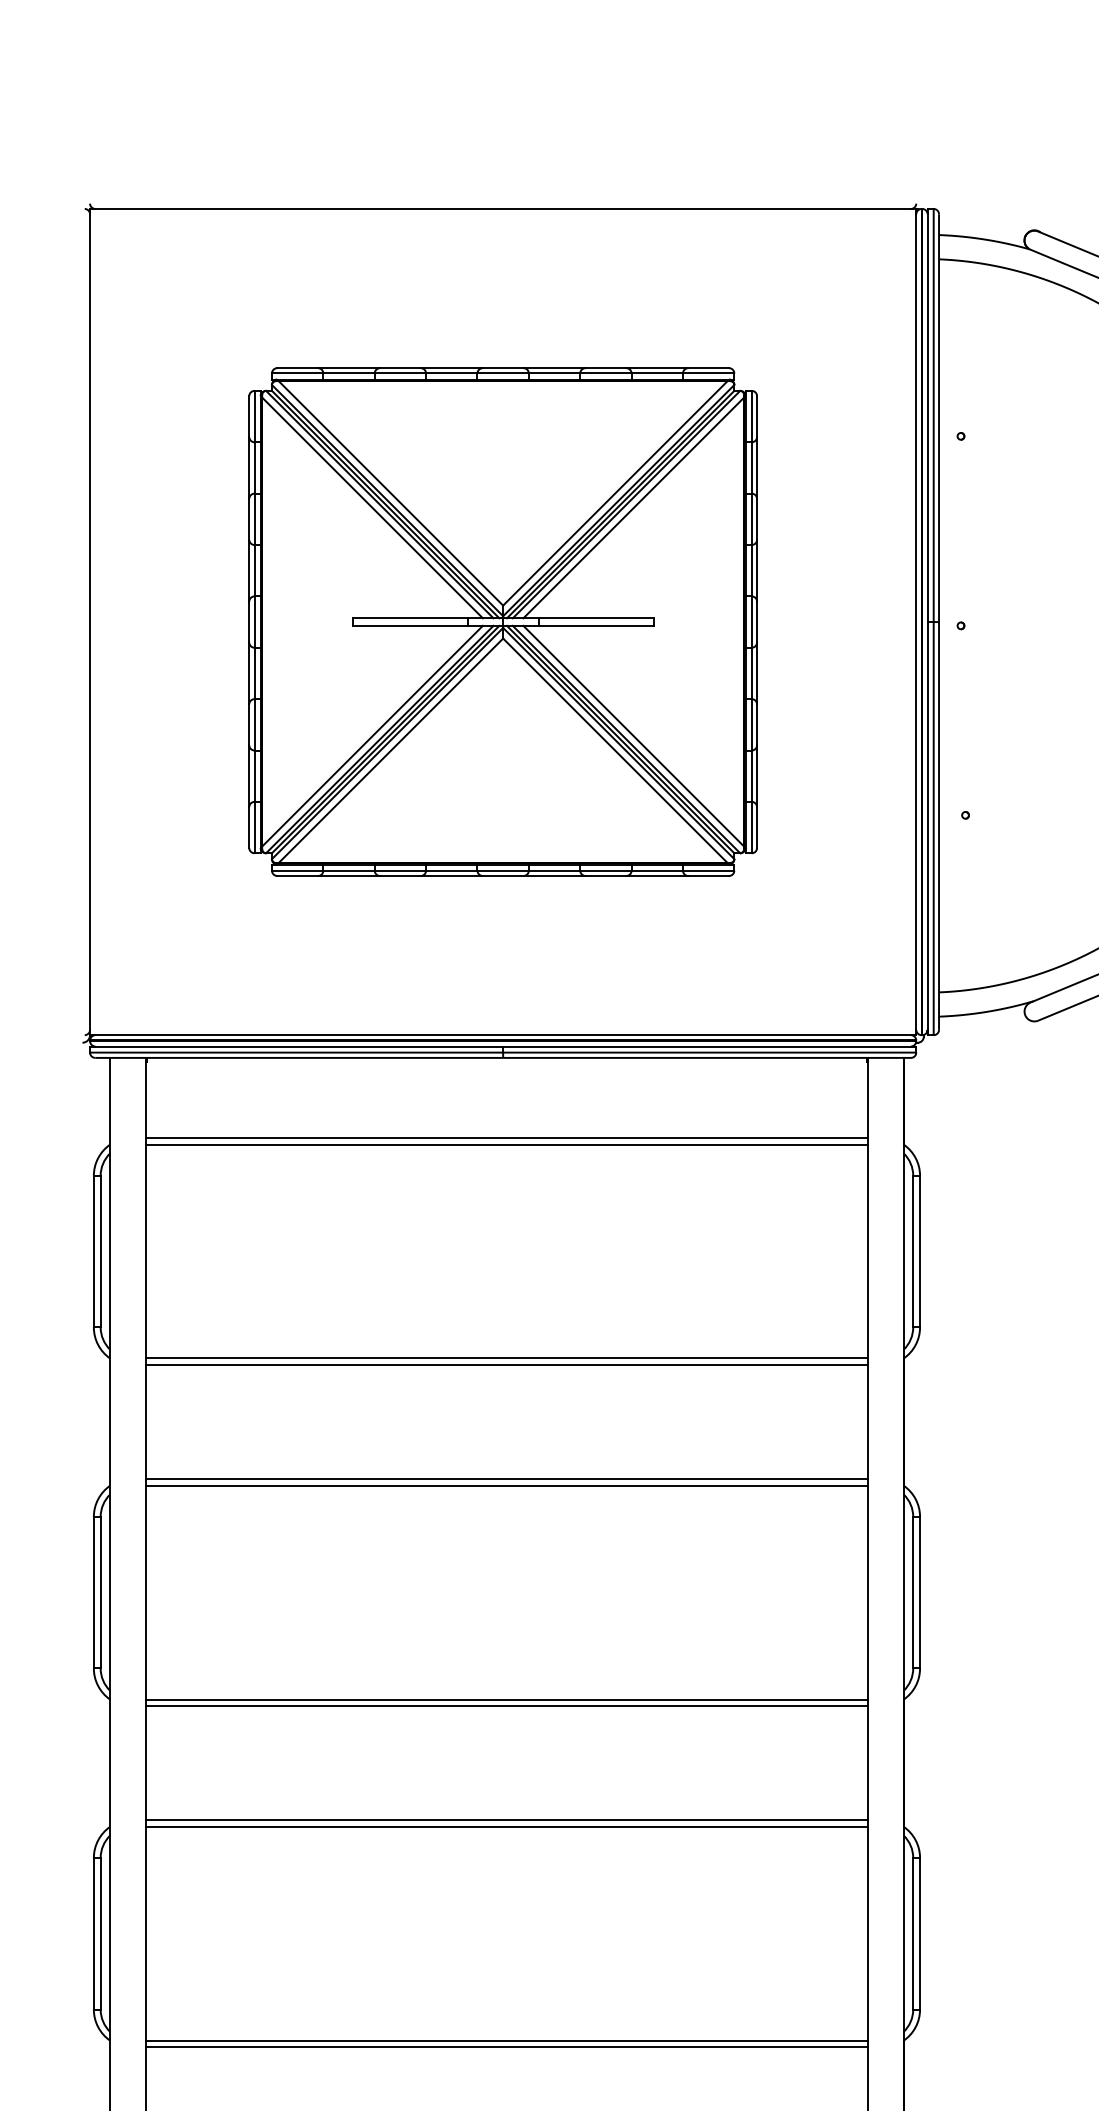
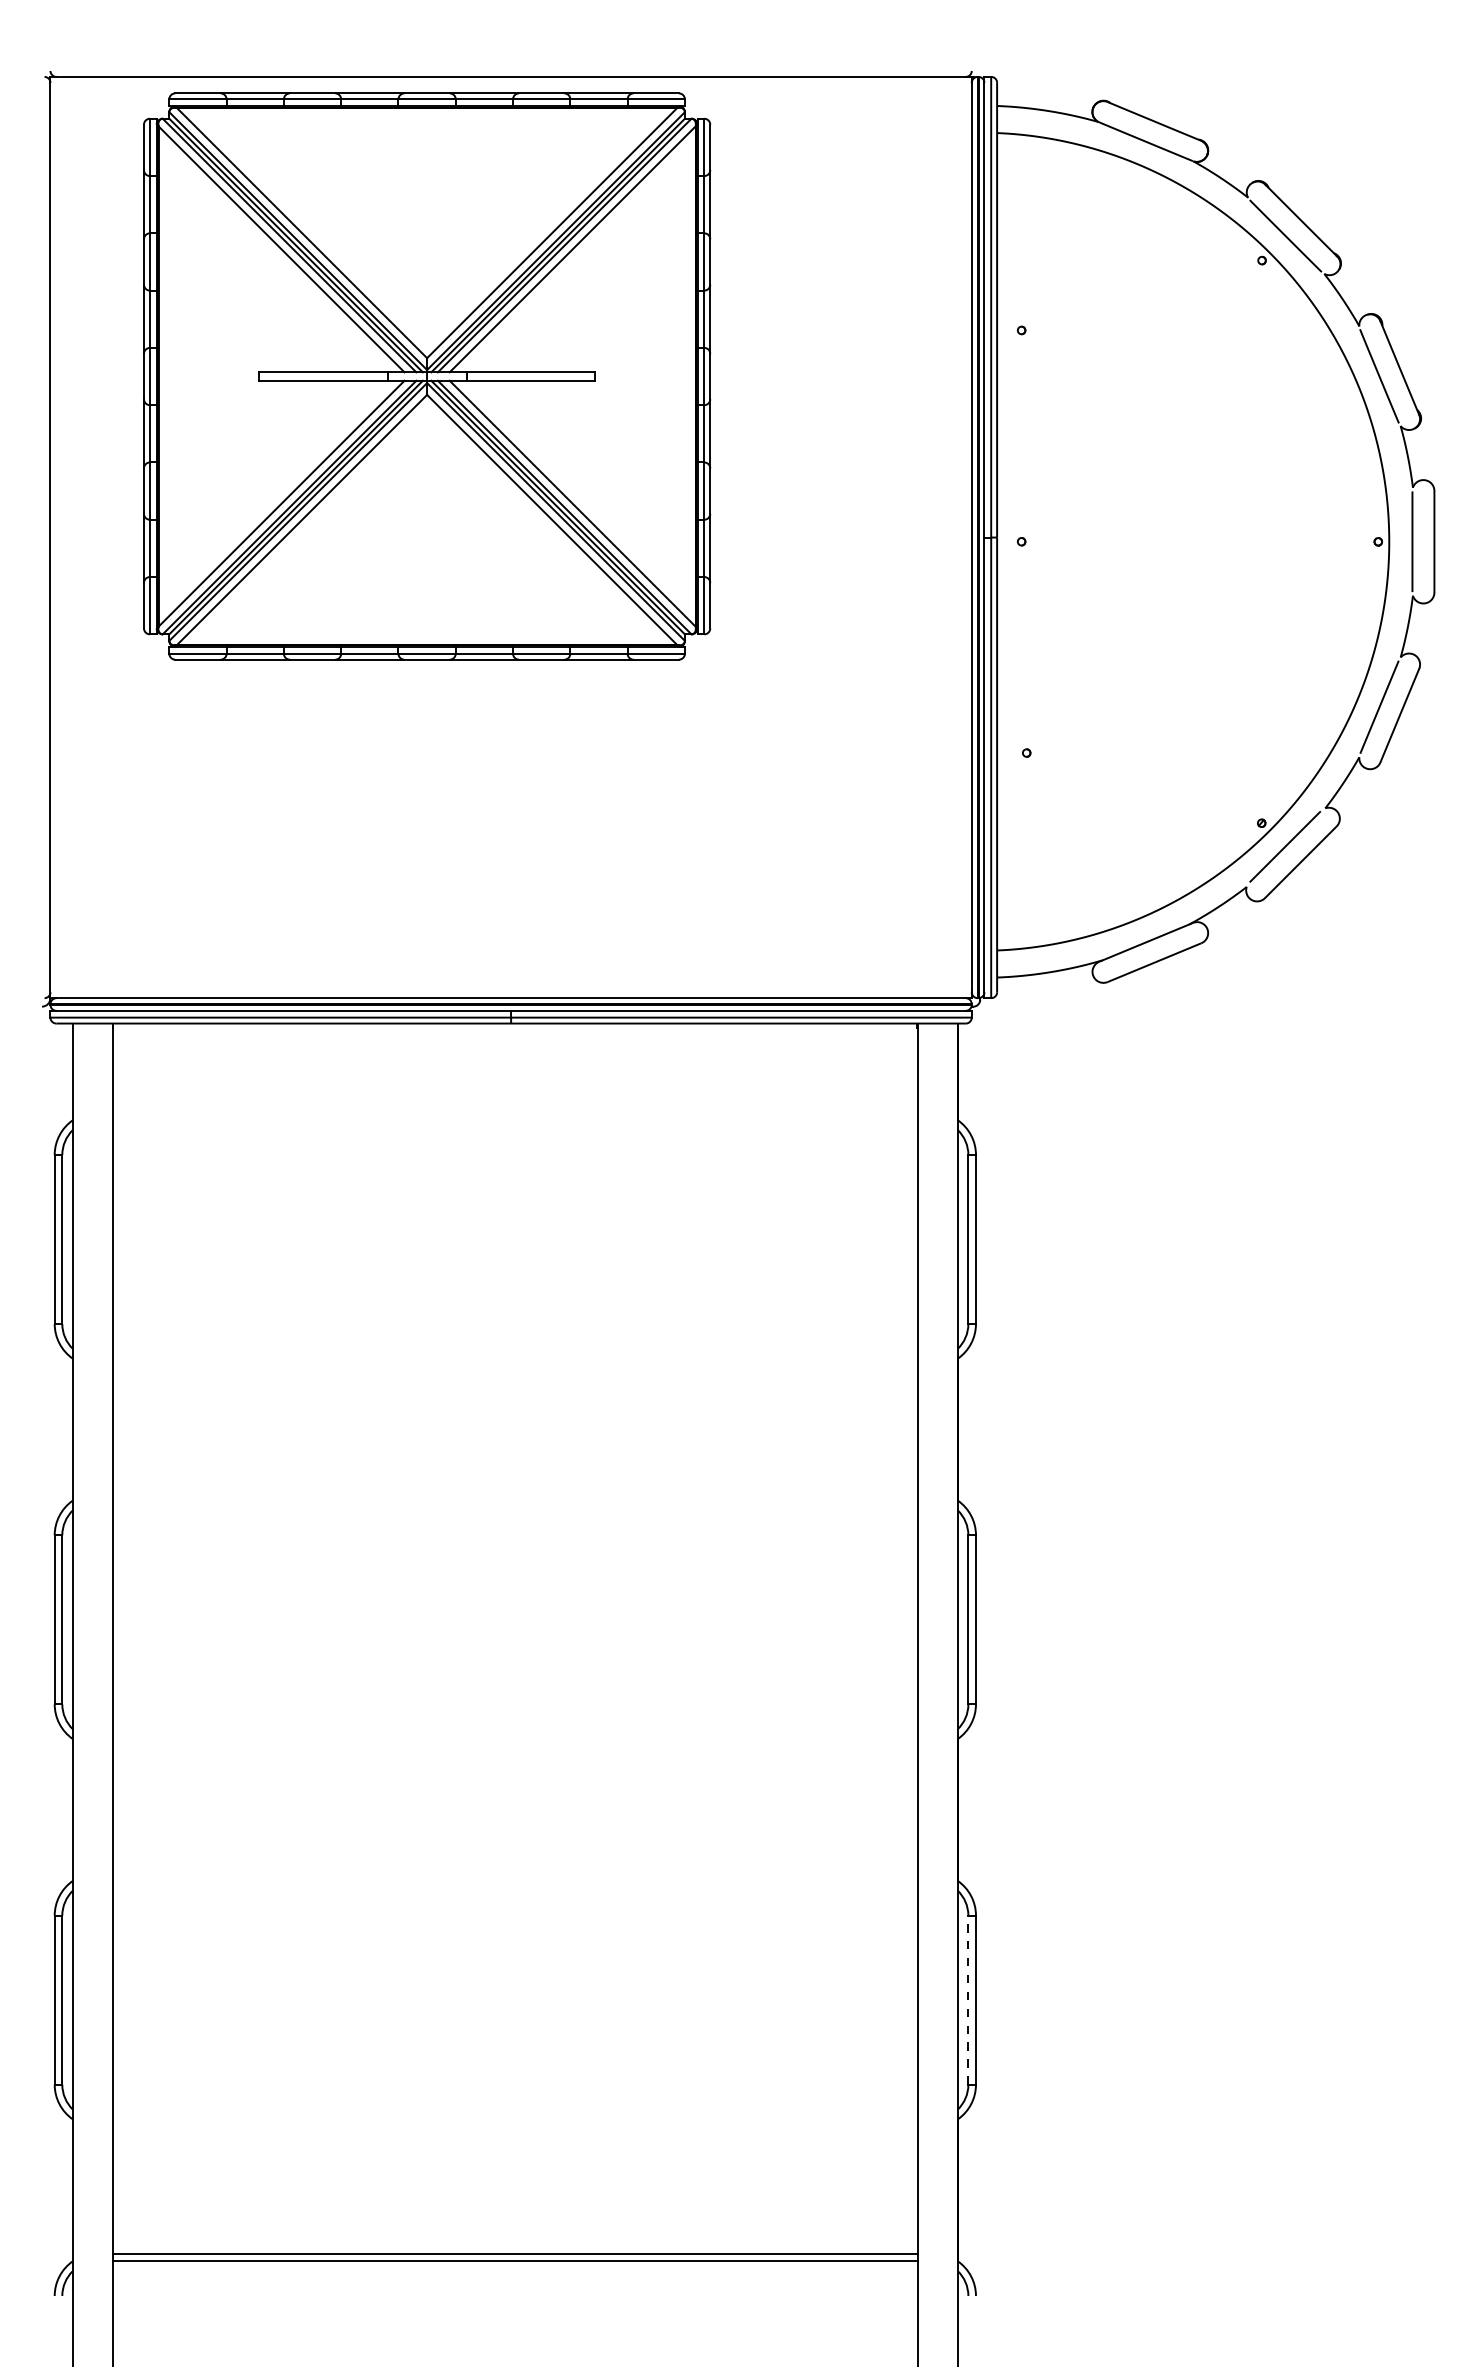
part: (503, 622) -> (427, 376), moved
line: (507, 1137) -> (515, 1112), removed
line: (507, 1144) -> (515, 1120), removed
line: (507, 1358) -> (515, 1358), removed
line: (507, 1365) -> (515, 1366), removed
line: (507, 1479) -> (515, 1493), removed
line: (507, 1485) -> (515, 1500), removed
line: (507, 1699) -> (515, 1739), removed
line: (507, 1706) -> (515, 1746), removed
line: (507, 1820) -> (515, 1873), removed
line: (507, 1826) -> (515, 1880), removed
line: (913, 1934) -> (968, 2000), solid -> dashed
line: (507, 2040) -> (515, 2119), removed
line: (507, 2047) -> (515, 2126), removed

